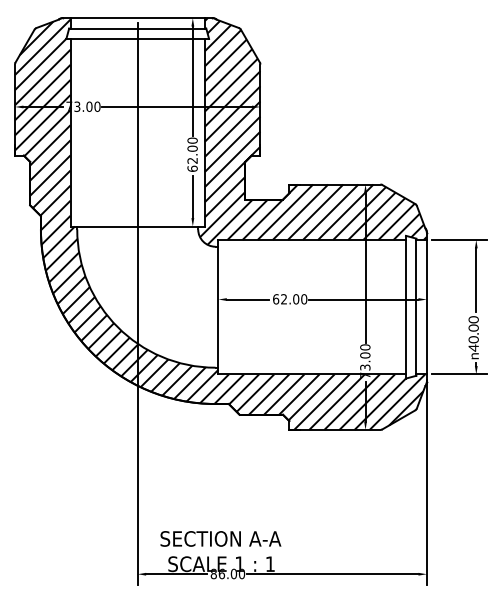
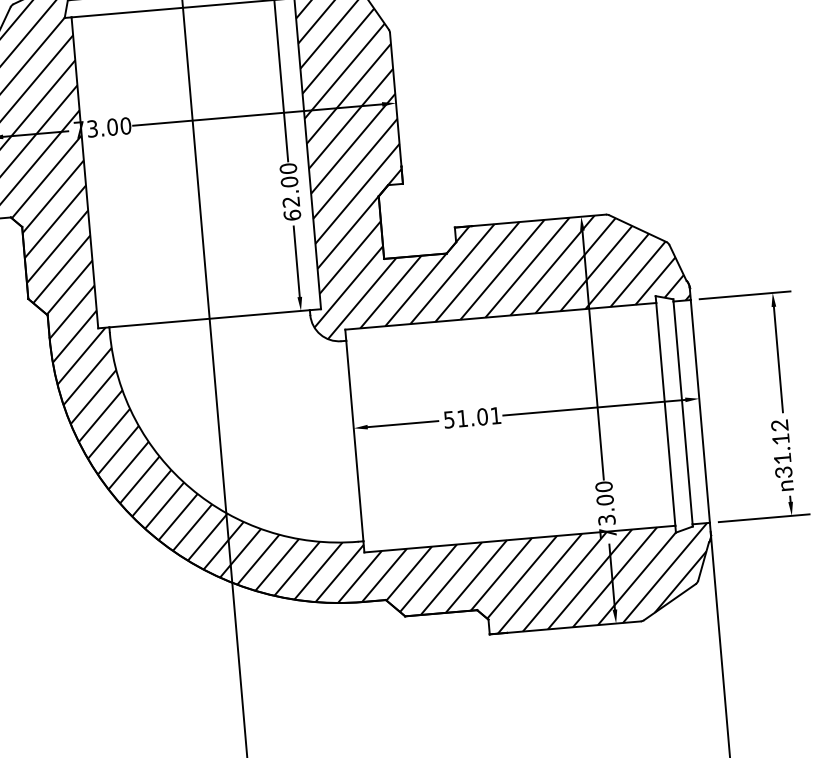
text: (290, 299) -> (473, 418), 62.00 -> 51.01
text: (473, 333) -> (781, 448), 40.00 -> 31.12

